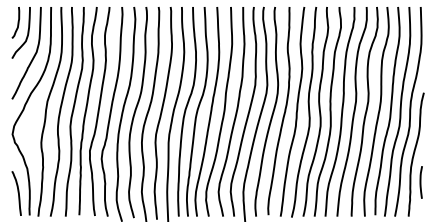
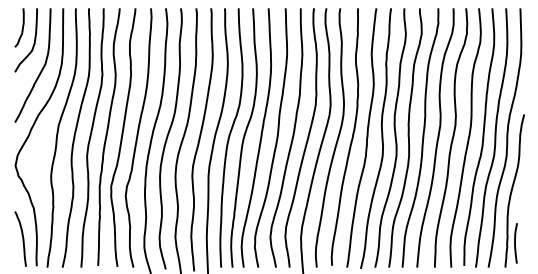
line: (420, 182) -> (515, 243), moved

